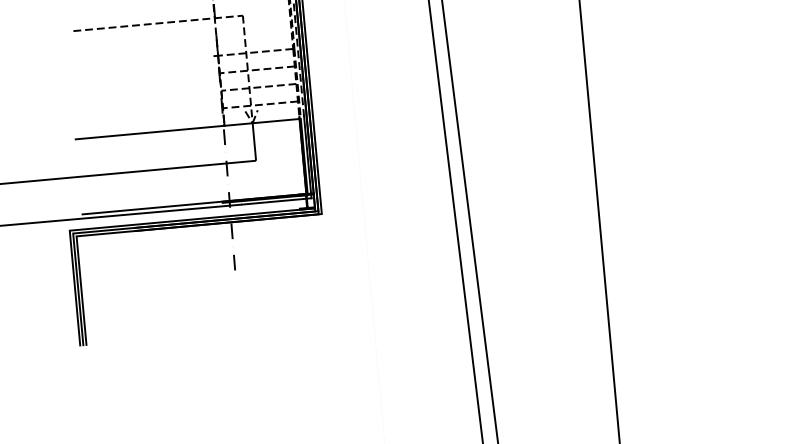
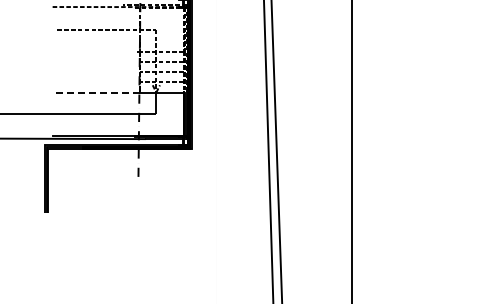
line: (148, 132) -> (95, 92), solid -> dashed

